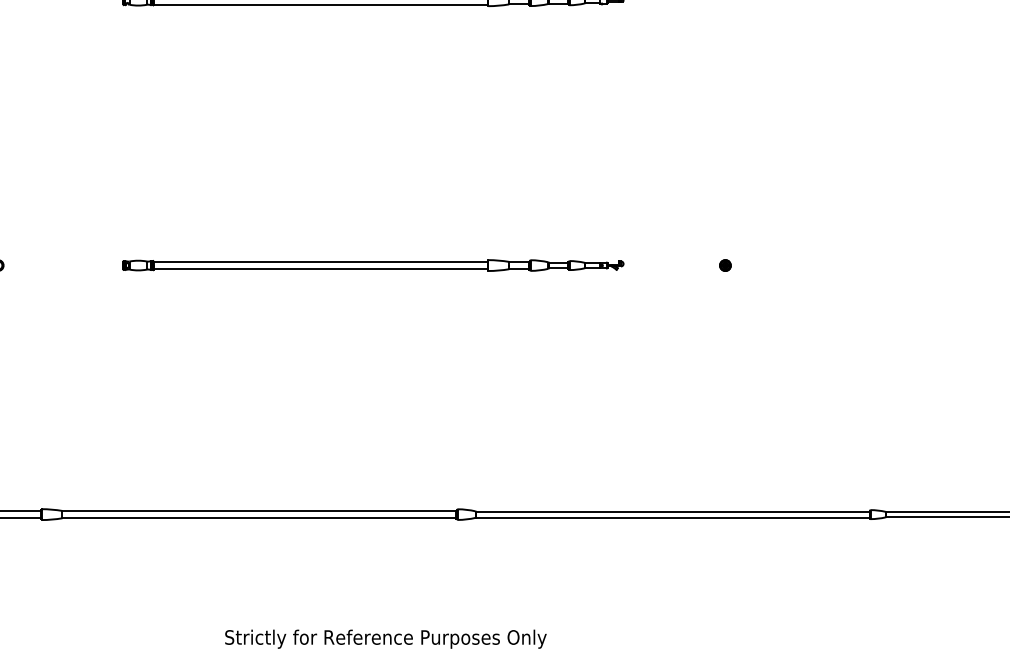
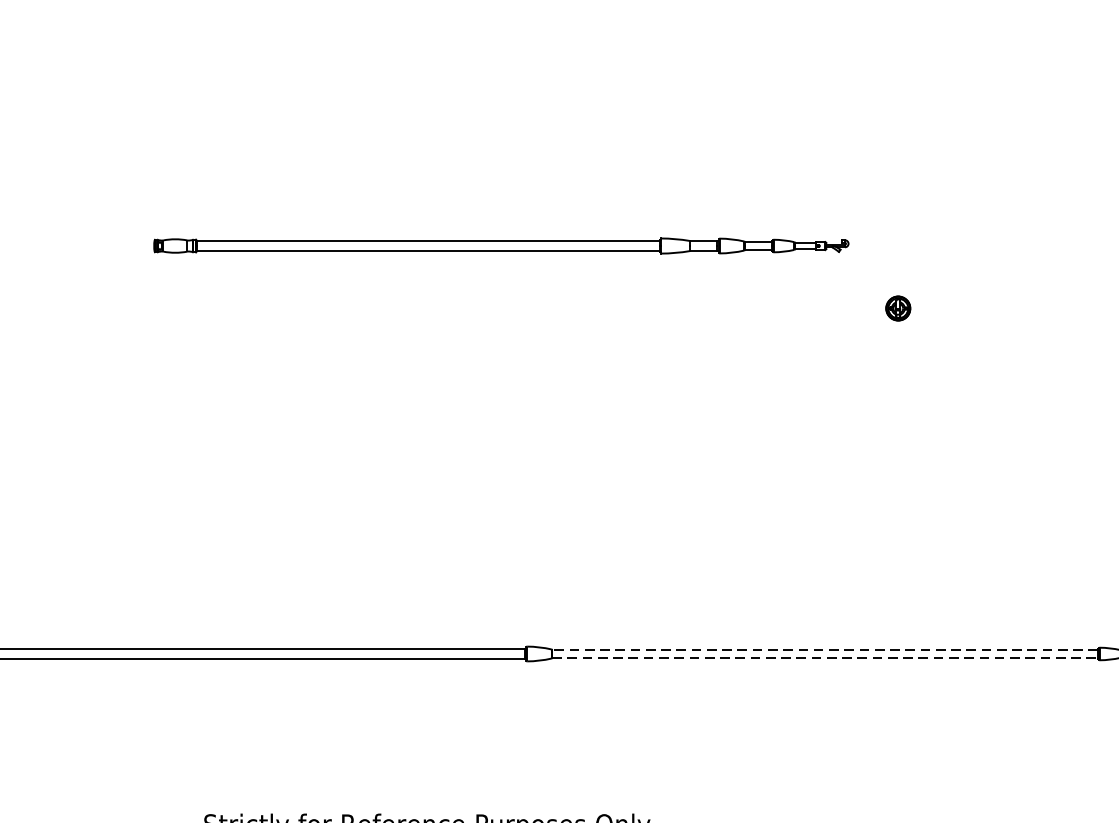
part: (373, 265) -> (501, 245), moved
part: (725, 265) -> (898, 308), size x1.6
line: (672, 511) -> (824, 649), solid -> dashed
line: (672, 517) -> (824, 657), solid -> dashed

